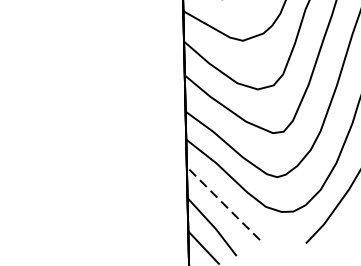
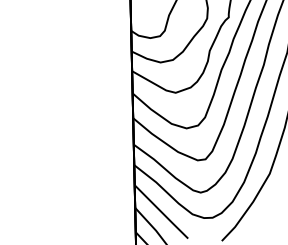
line: (223, 204) -> (161, 212), dashed -> solid

